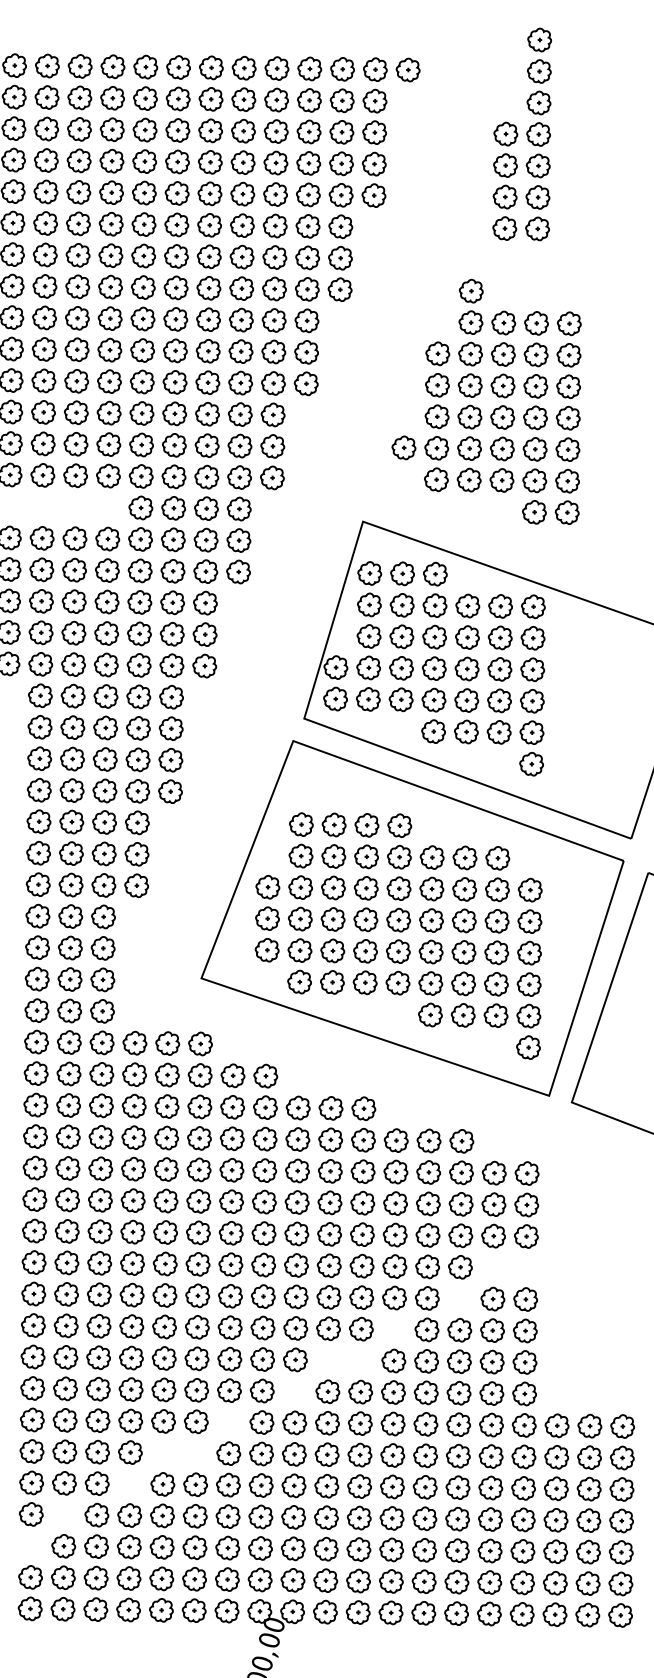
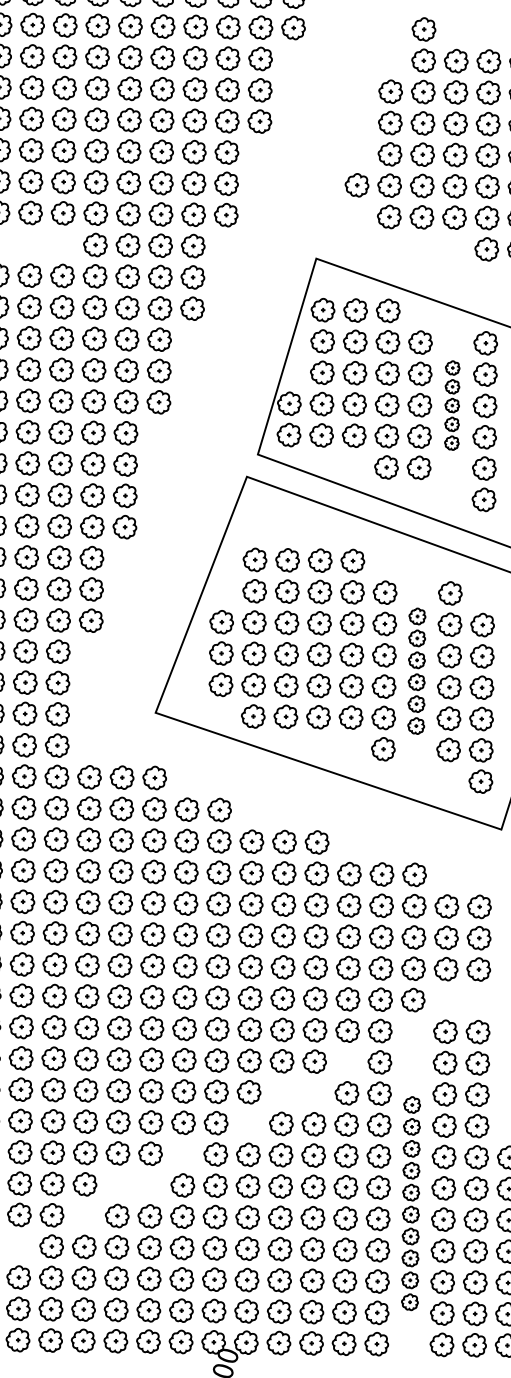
part: (499, 669) -> (452, 405), size x0.6
part: (463, 936) -> (416, 671), size x0.7
part: (458, 1471) -> (411, 1203), size x0.7

